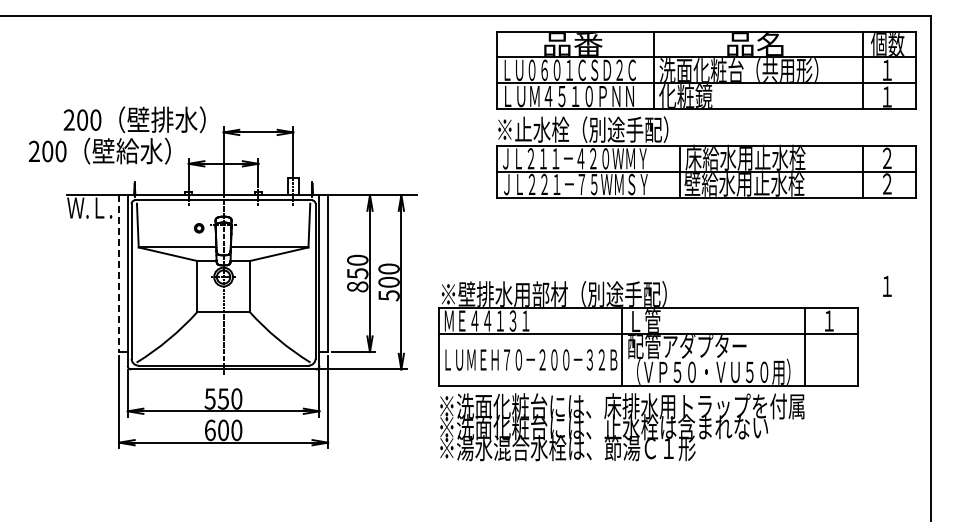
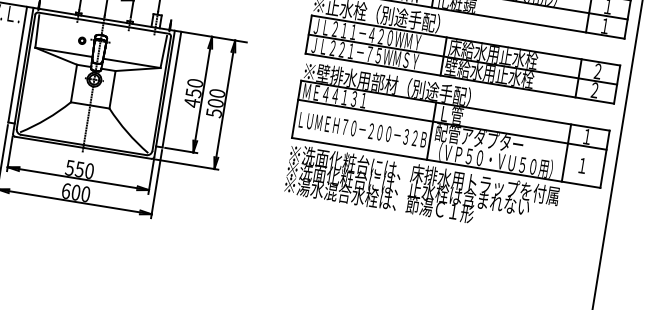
line: (119, 274) -> (17, 65), dashed -> solid
text: (357, 286) -> (191, 102), 850 -> 450
part: (648, 371) -> (447, 152), moved

